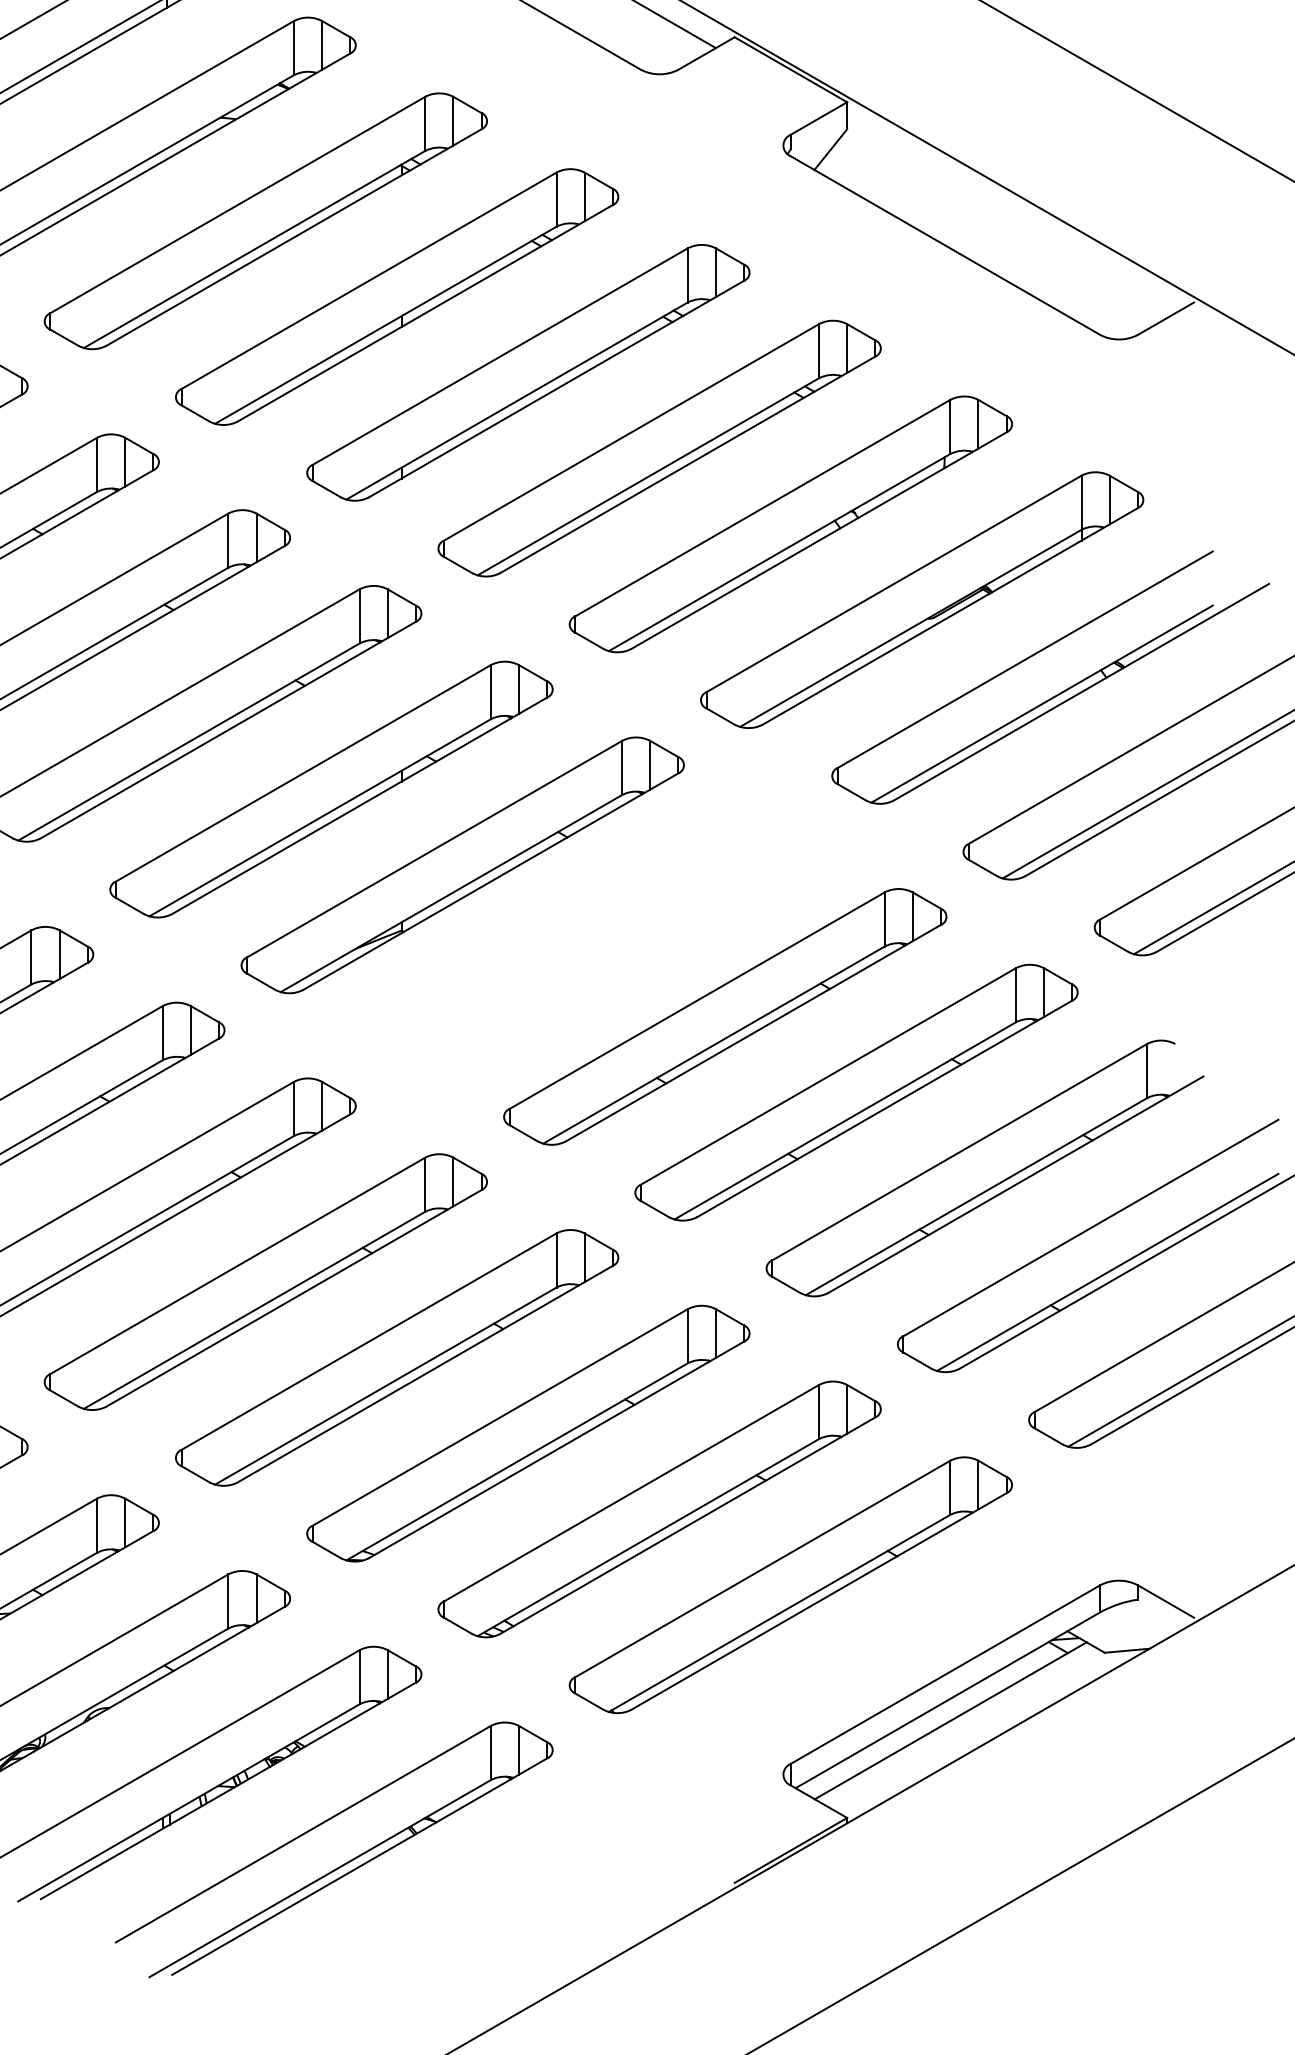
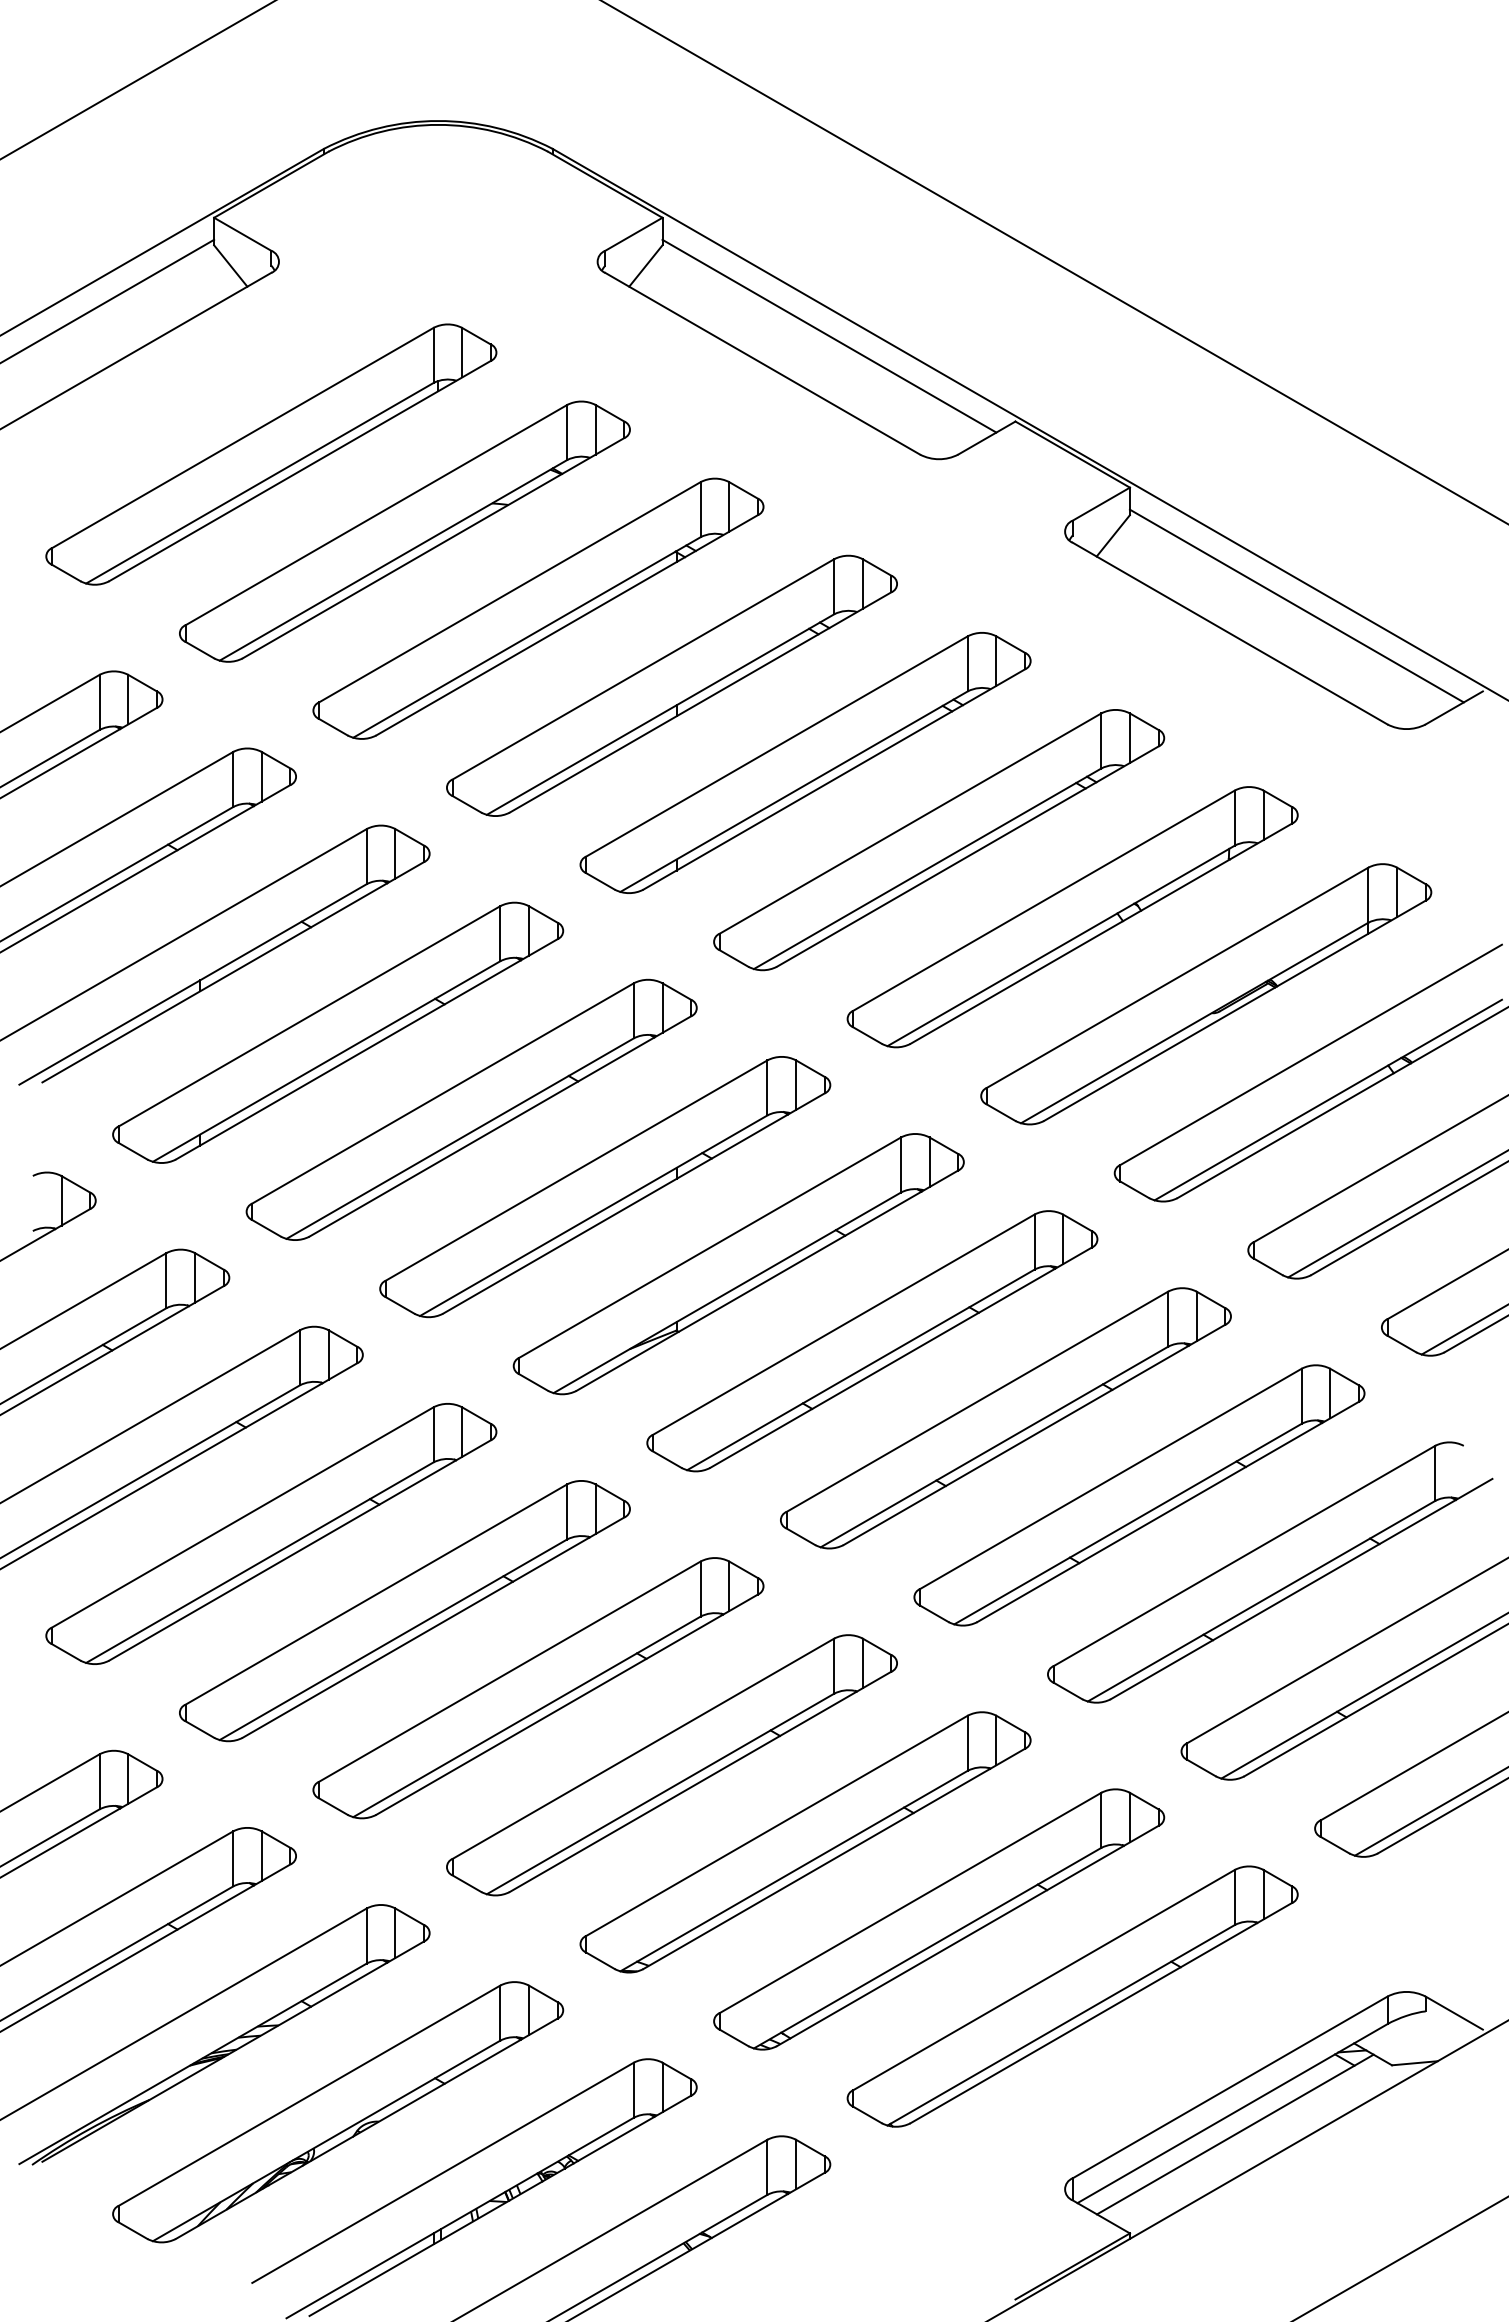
line: (1010, 218) -> (1296, 605), added
part: (594, 941) -> (872, 1341), added

